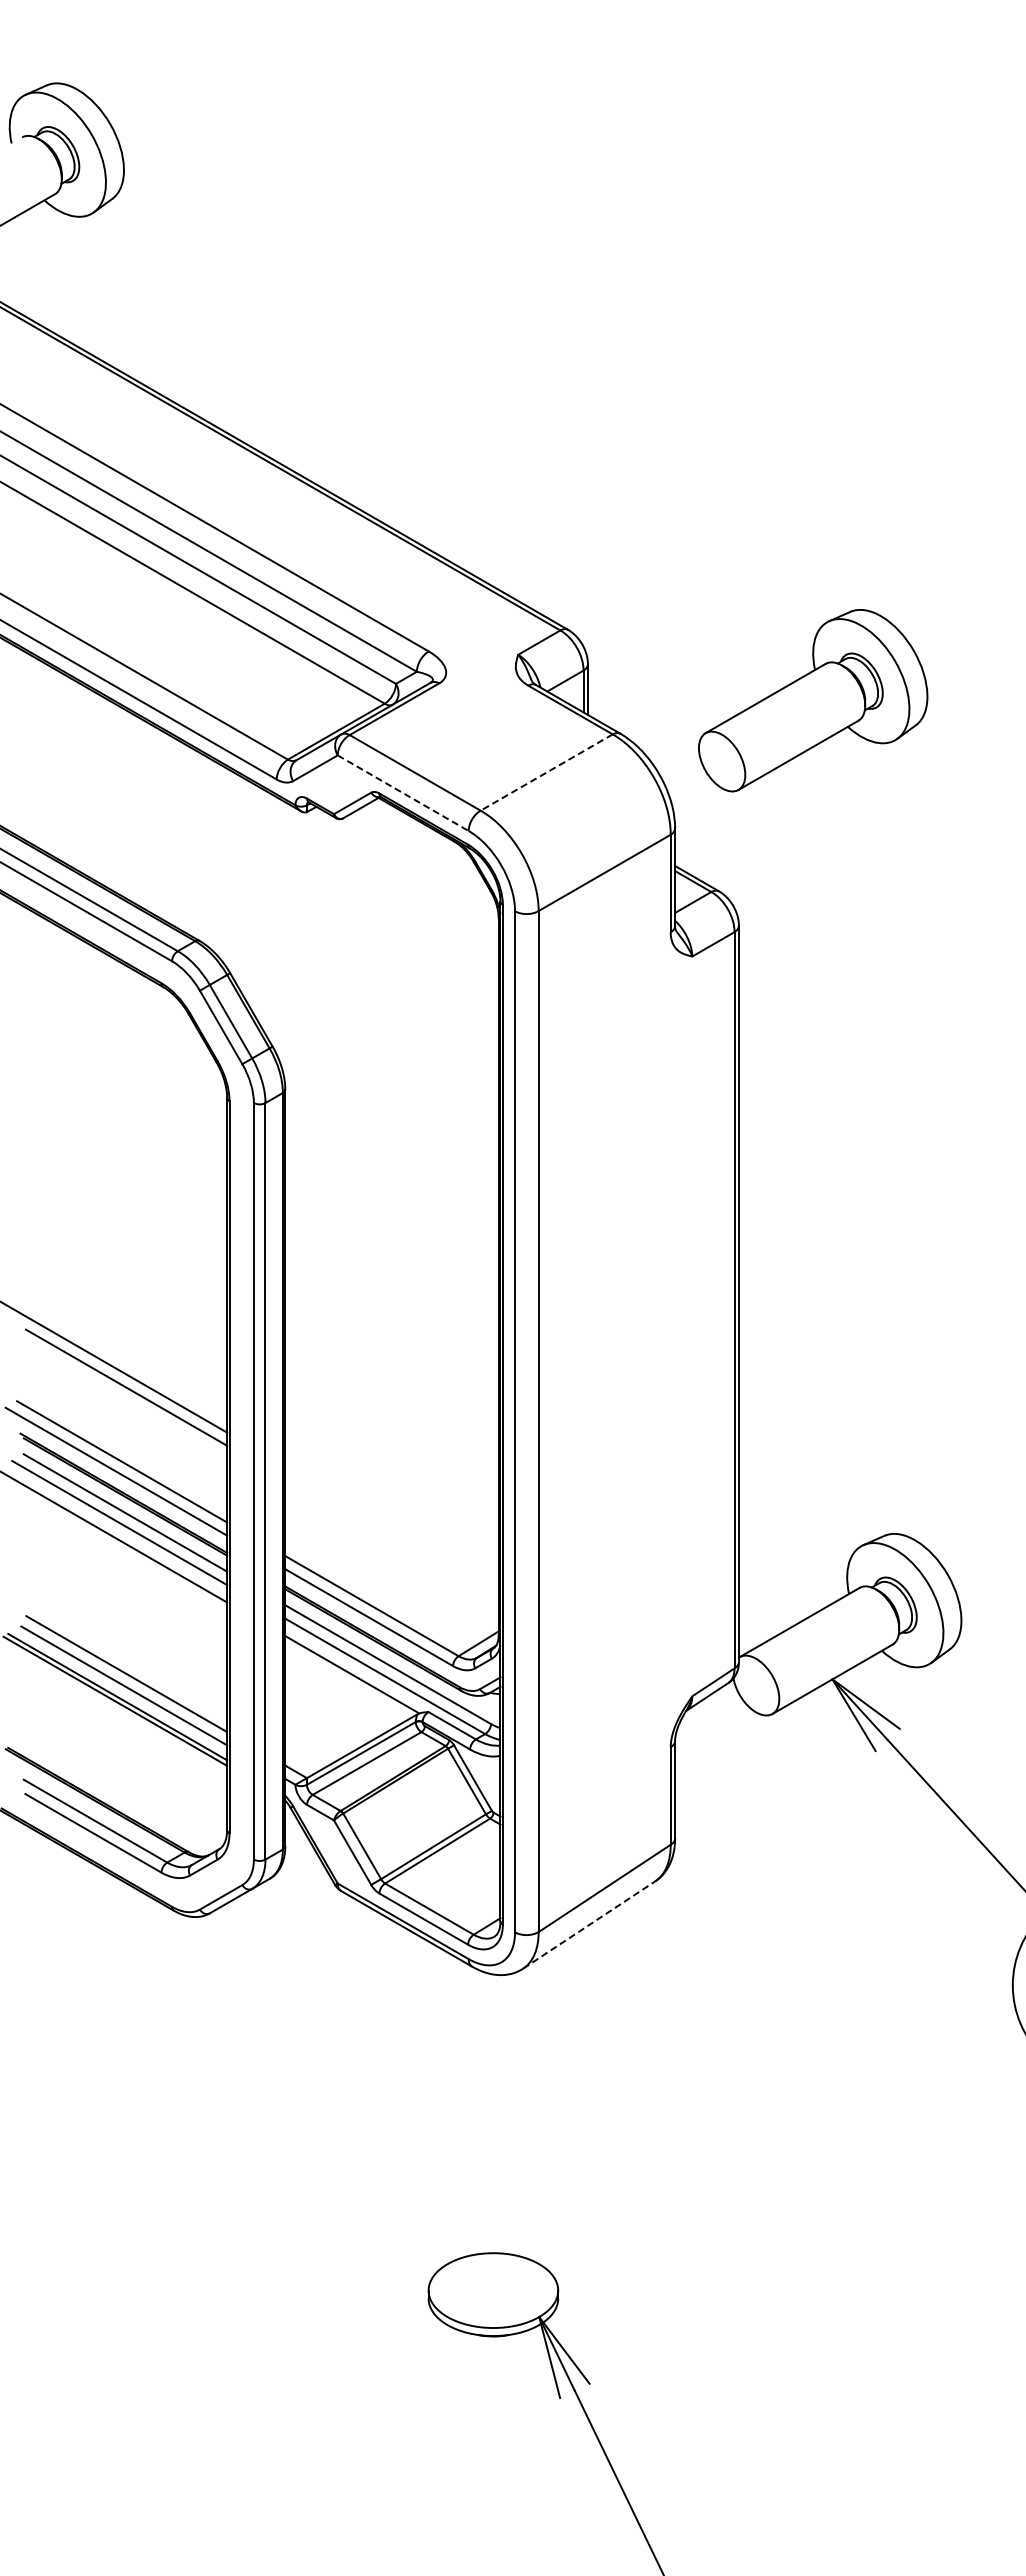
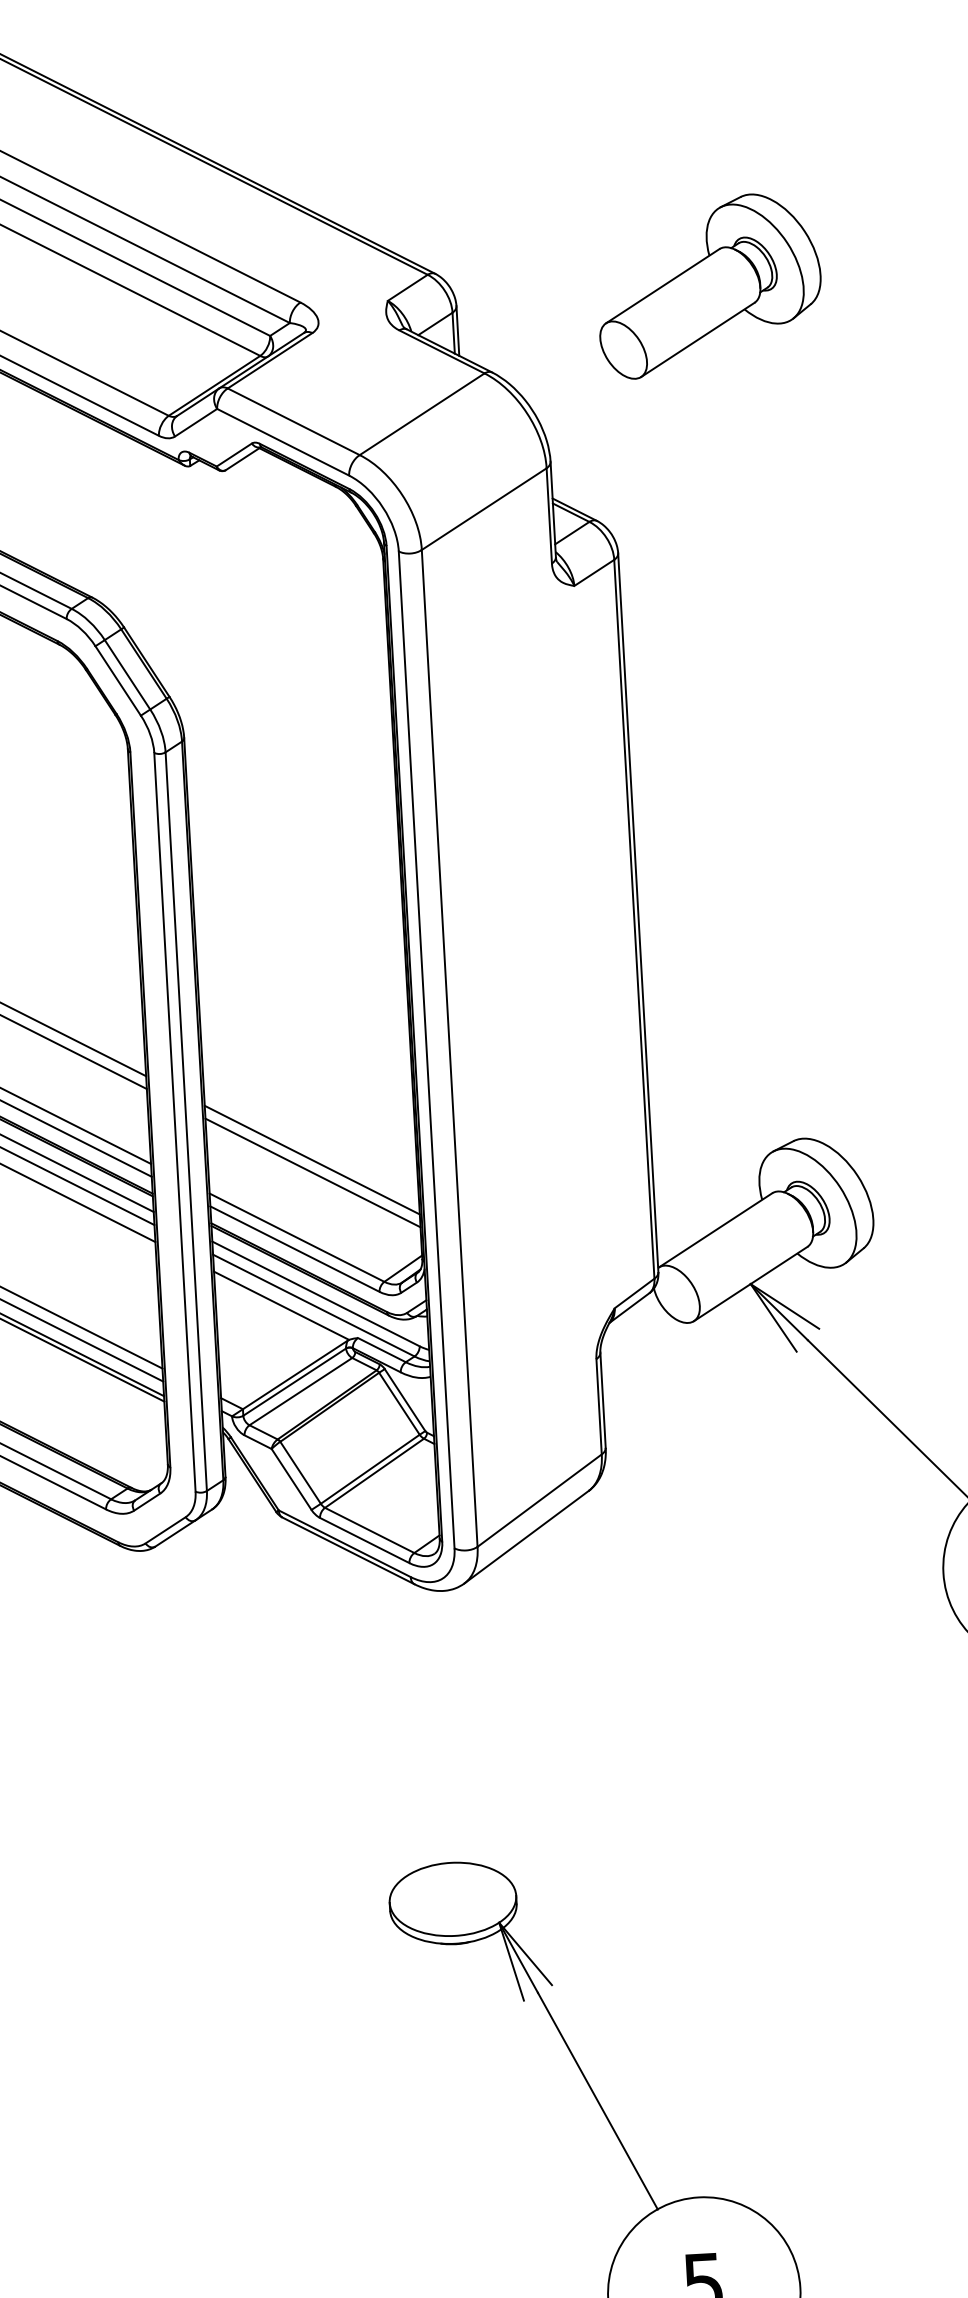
part: (813, 700) -> (709, 285), moved
line: (546, 772) -> (421, 414), dashed -> solid
line: (403, 793) -> (283, 442), dashed -> solid
line: (391, 1527) -> (311, 1159), added
line: (391, 1540) -> (312, 1172), added
line: (589, 1924) -> (526, 1536), dashed -> solid

